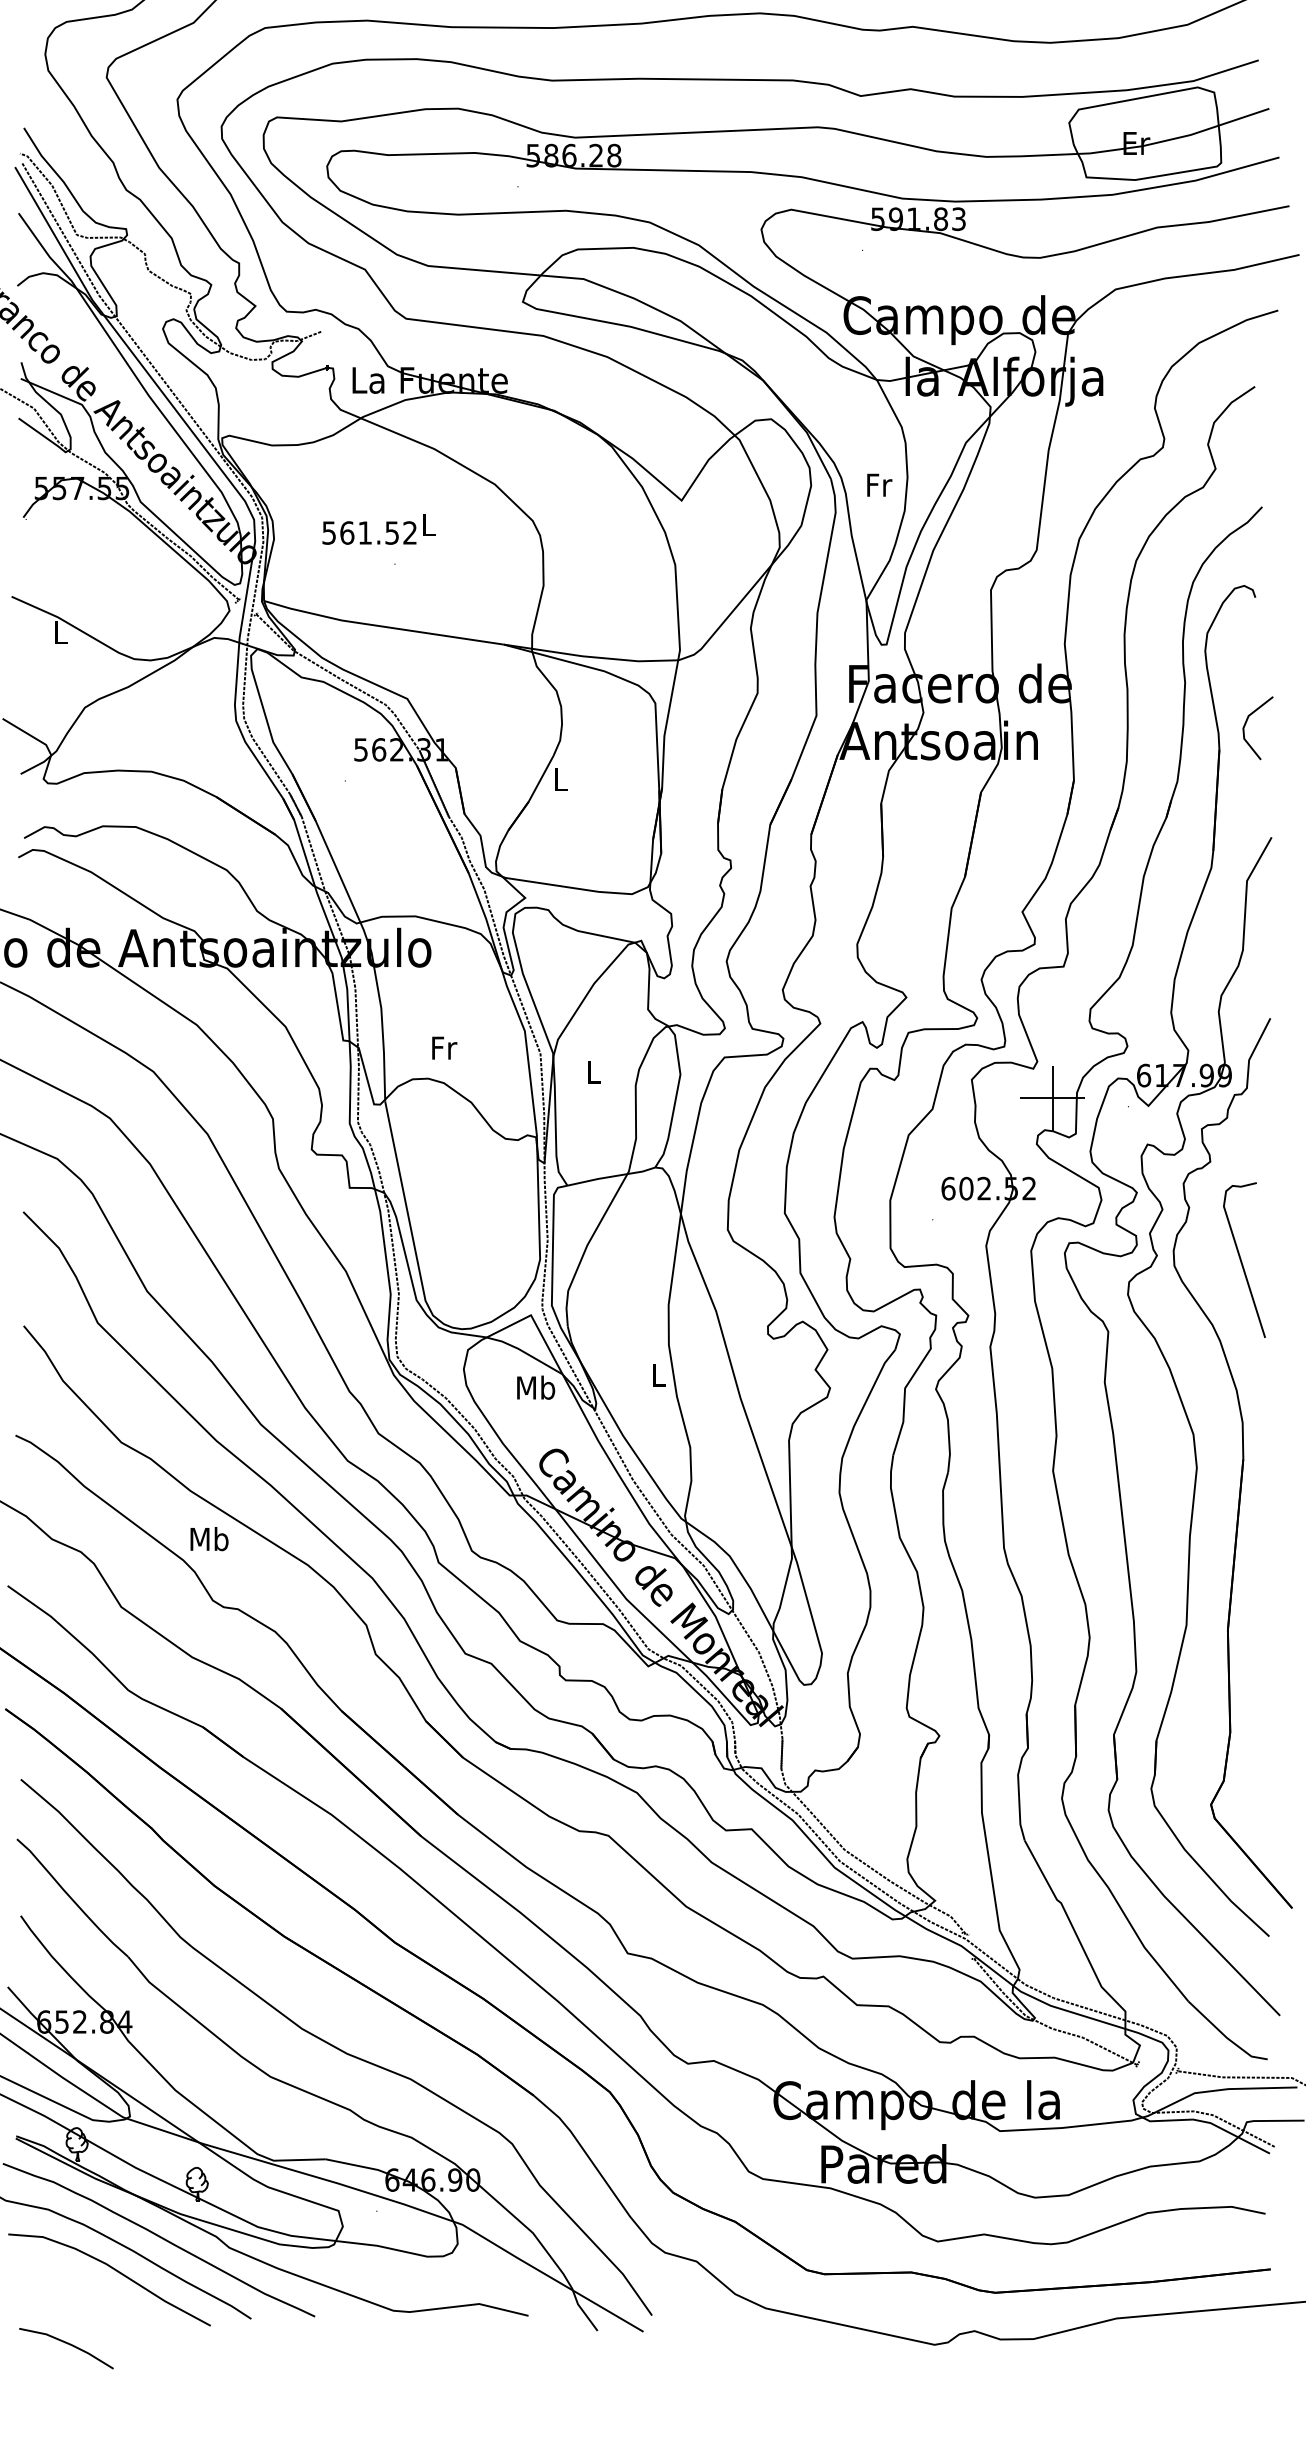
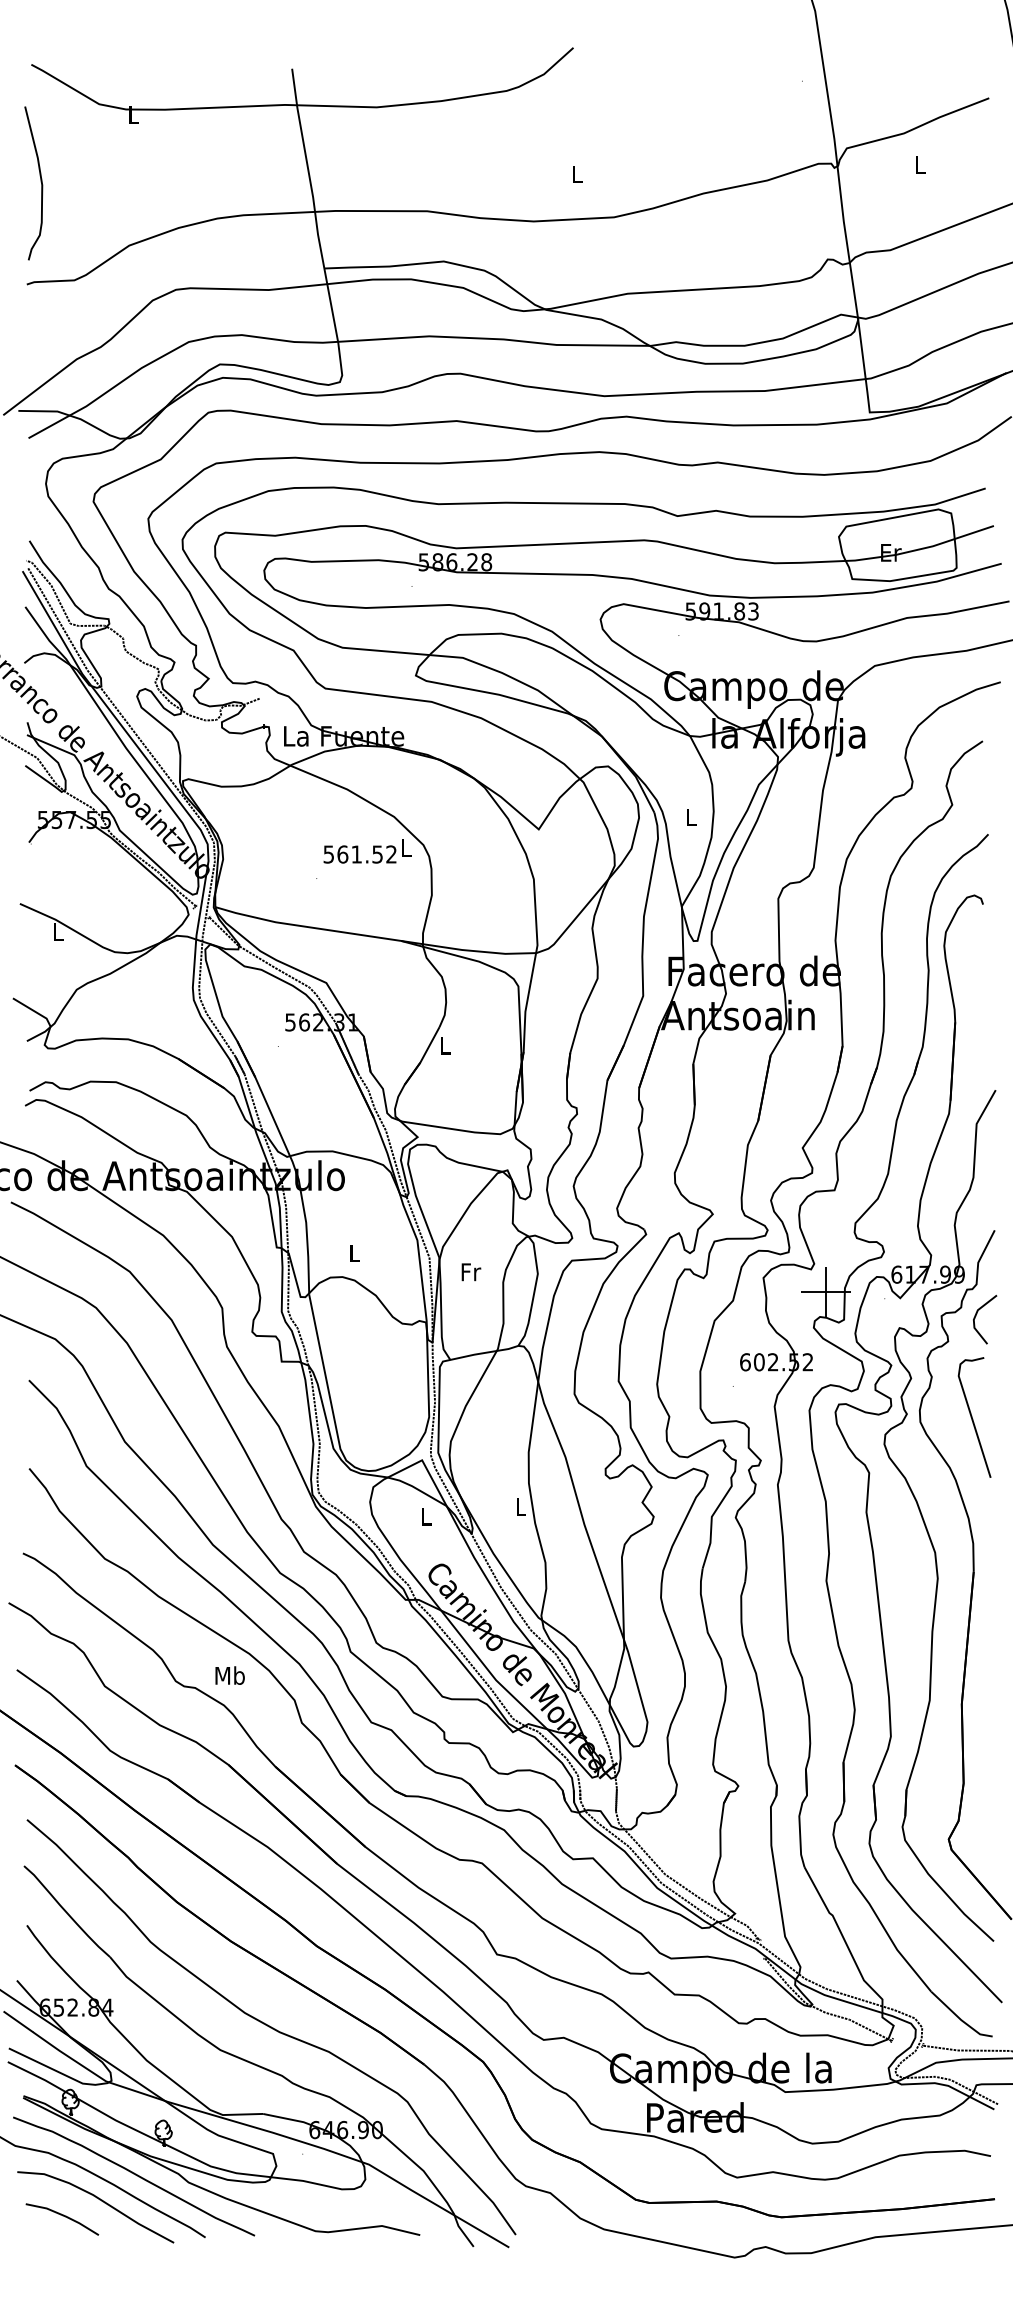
text: (878, 485) -> (691, 817), Fr -> L
text: (379, 529) -> (367, 851), moved
line: (1246, 724) -> (976, 1316), moved
text: (443, 1048) -> (354, 1253), Fr -> L
text: (594, 1072) -> (471, 1272), L -> Fr
text: (535, 1387) -> (425, 1516), Mb -> L
text: (208, 1538) -> (229, 1675), moved
line: (66, 2344) -> (62, 2216), moved

